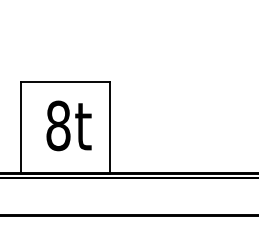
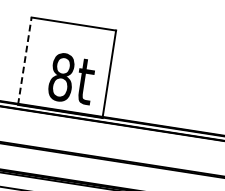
text: (68, 125) -> (71, 78), moved
line: (21, 128) -> (25, 61), solid -> dashed

